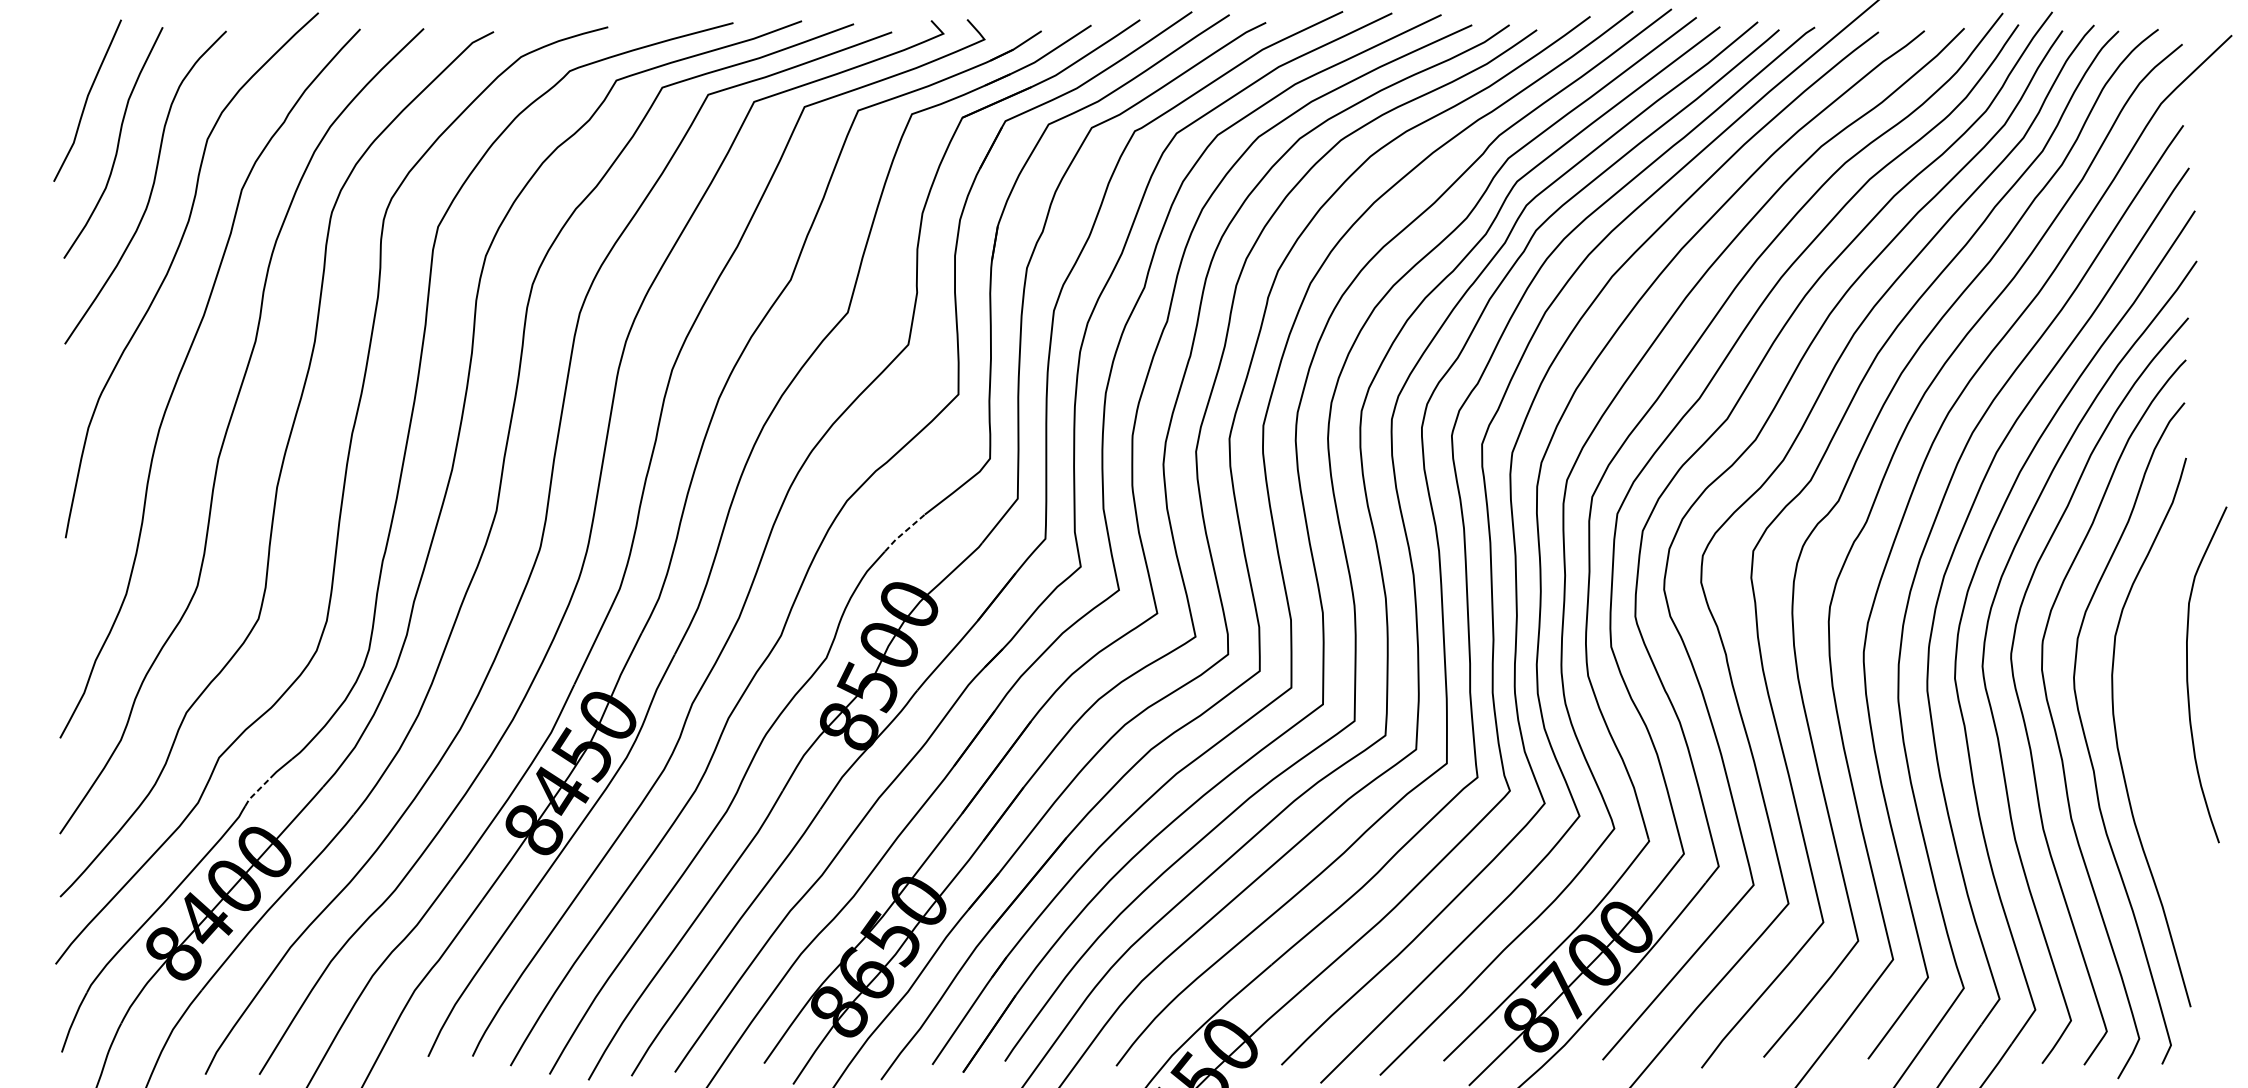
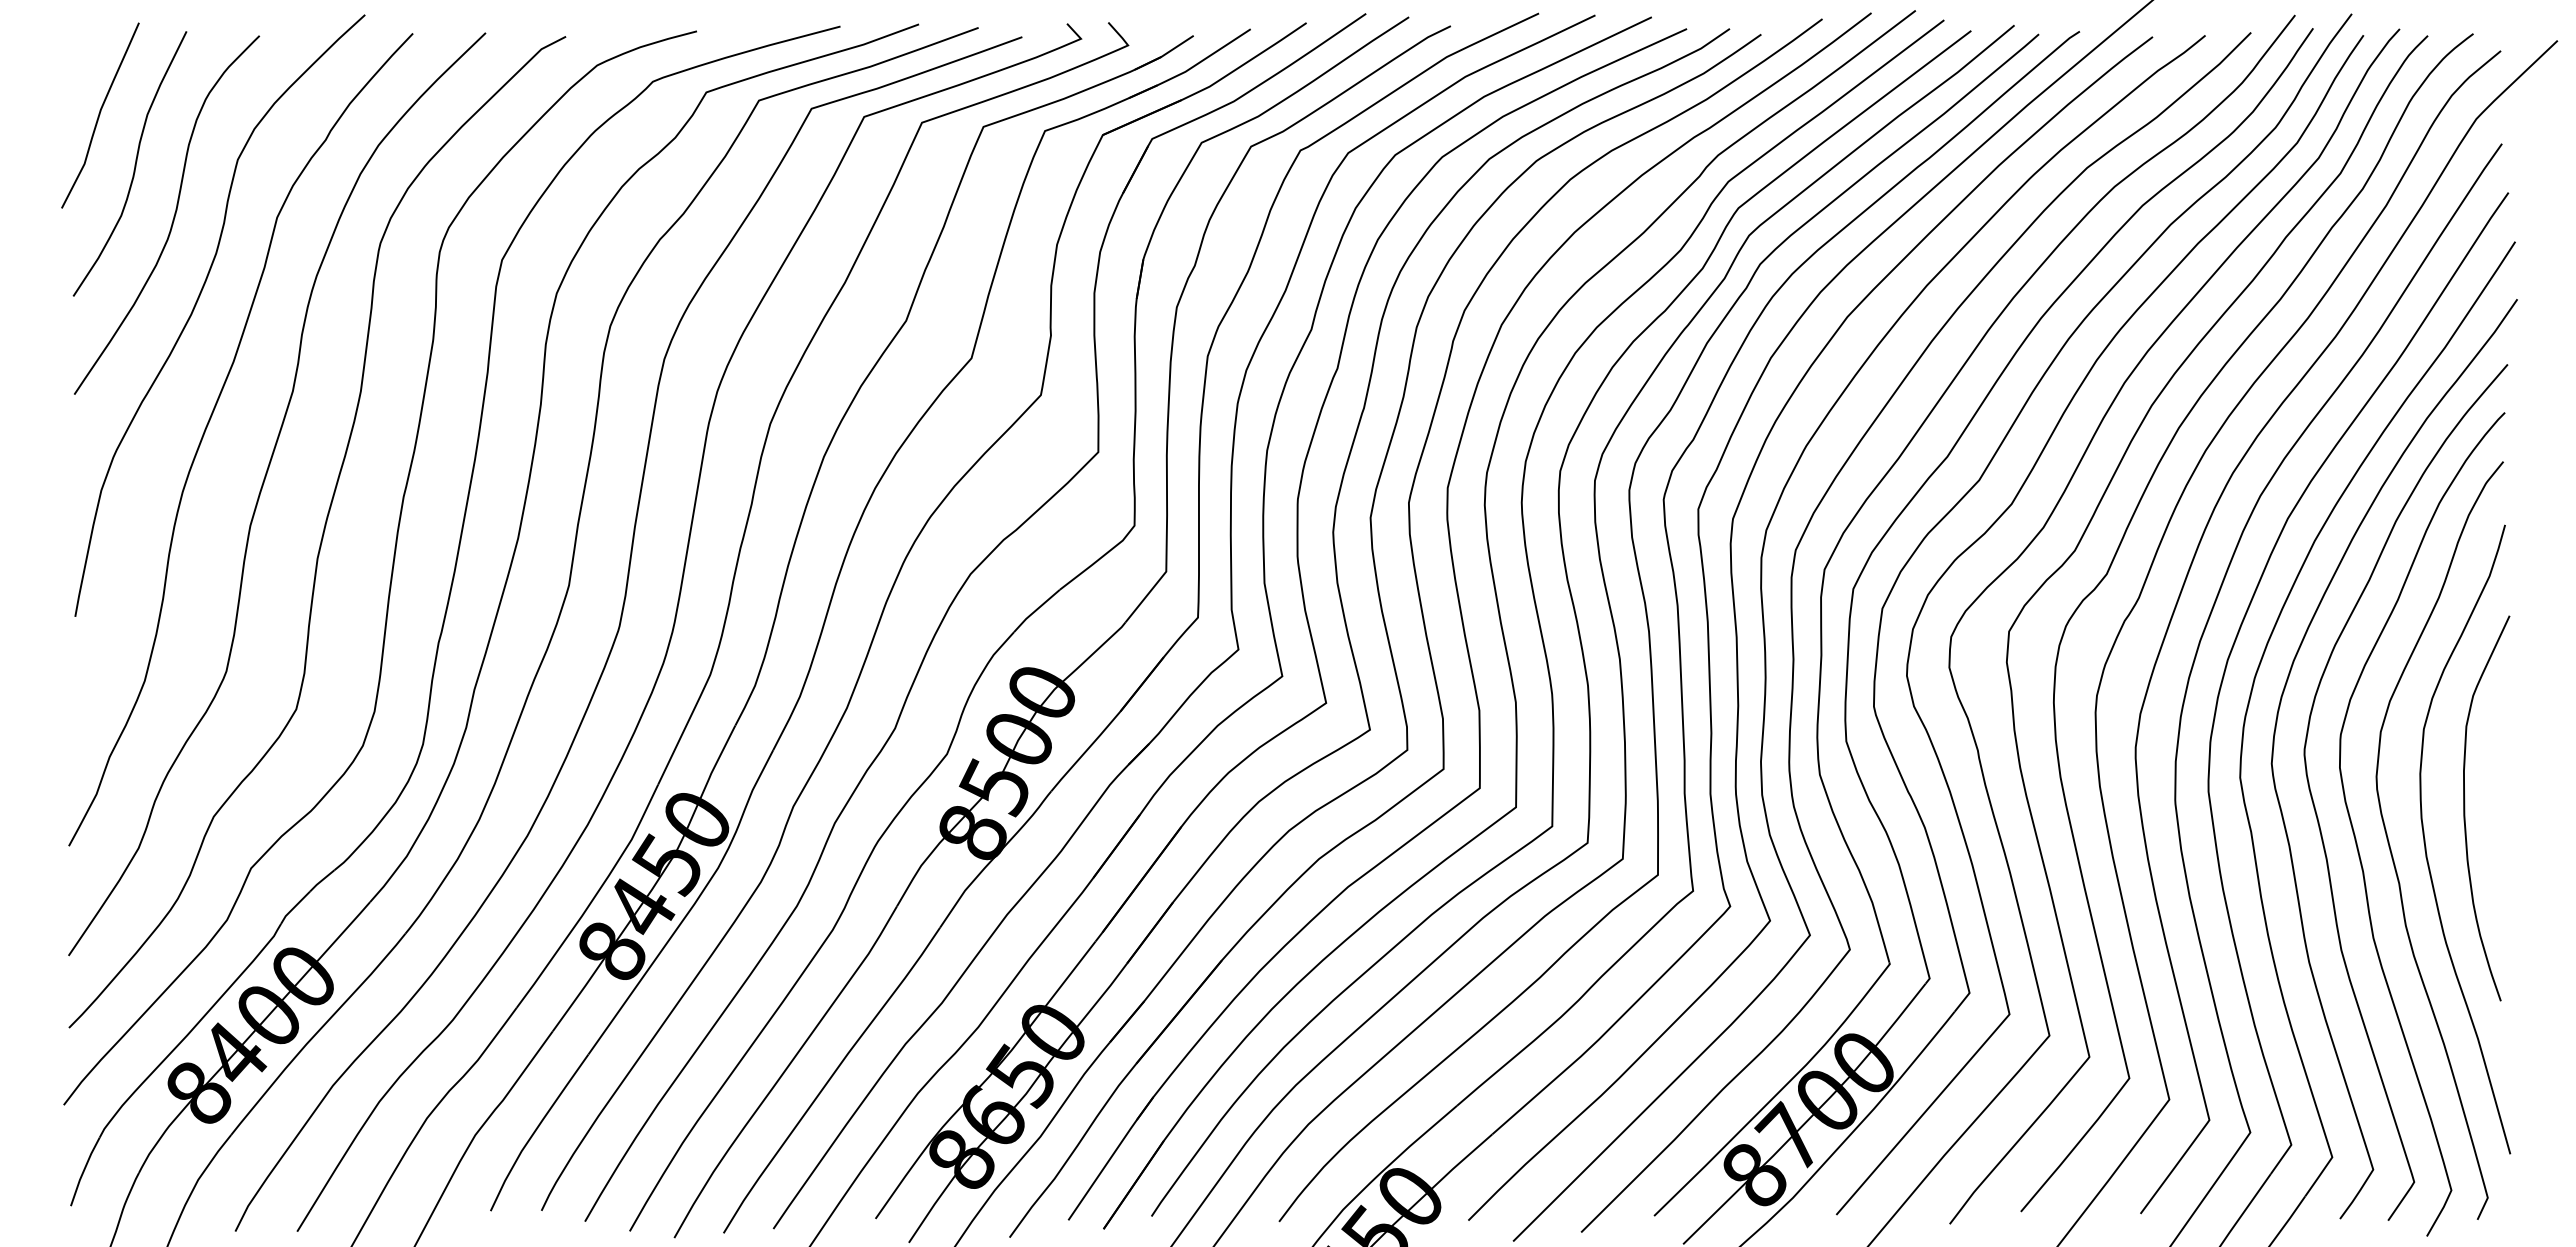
line: (903, 533) -> (1035, 611), dashed -> solid
curve: (2188, 674) -> (2465, 808), moved
line: (256, 791) -> (294, 907), dashed -> solid

